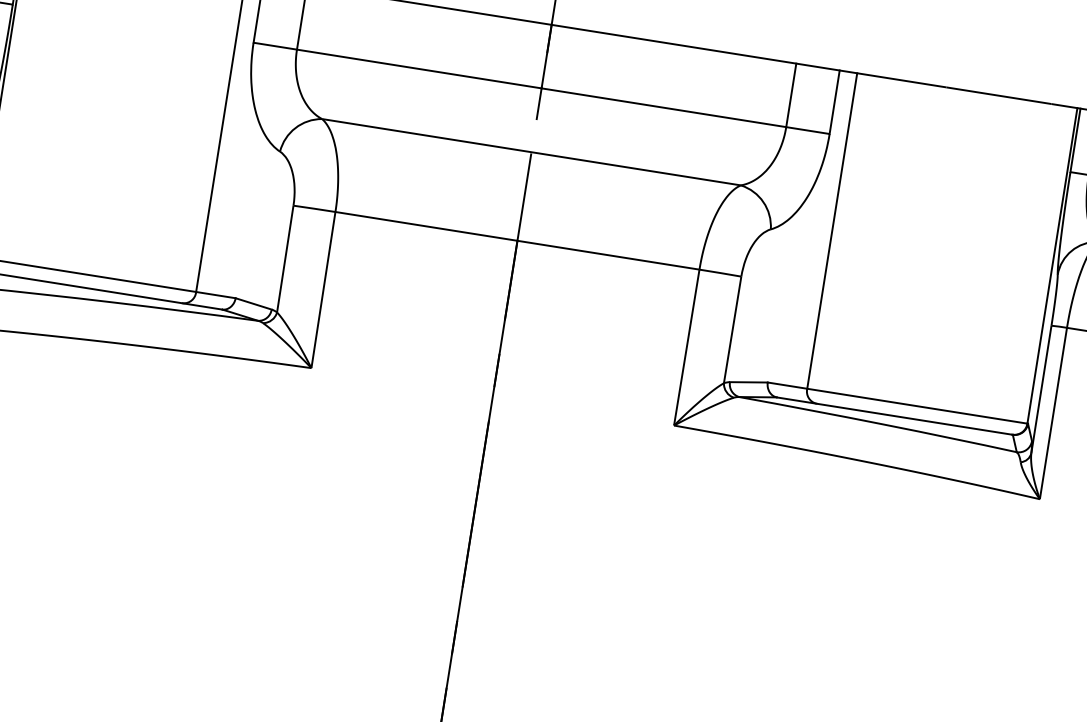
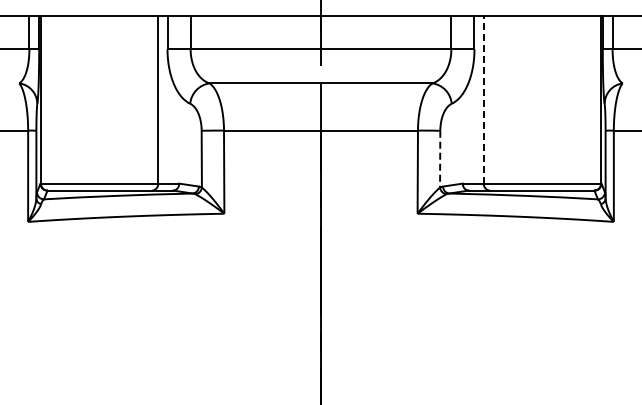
line: (831, 230) -> (483, 99), solid -> dashed
line: (732, 332) -> (440, 160), solid -> dashed

